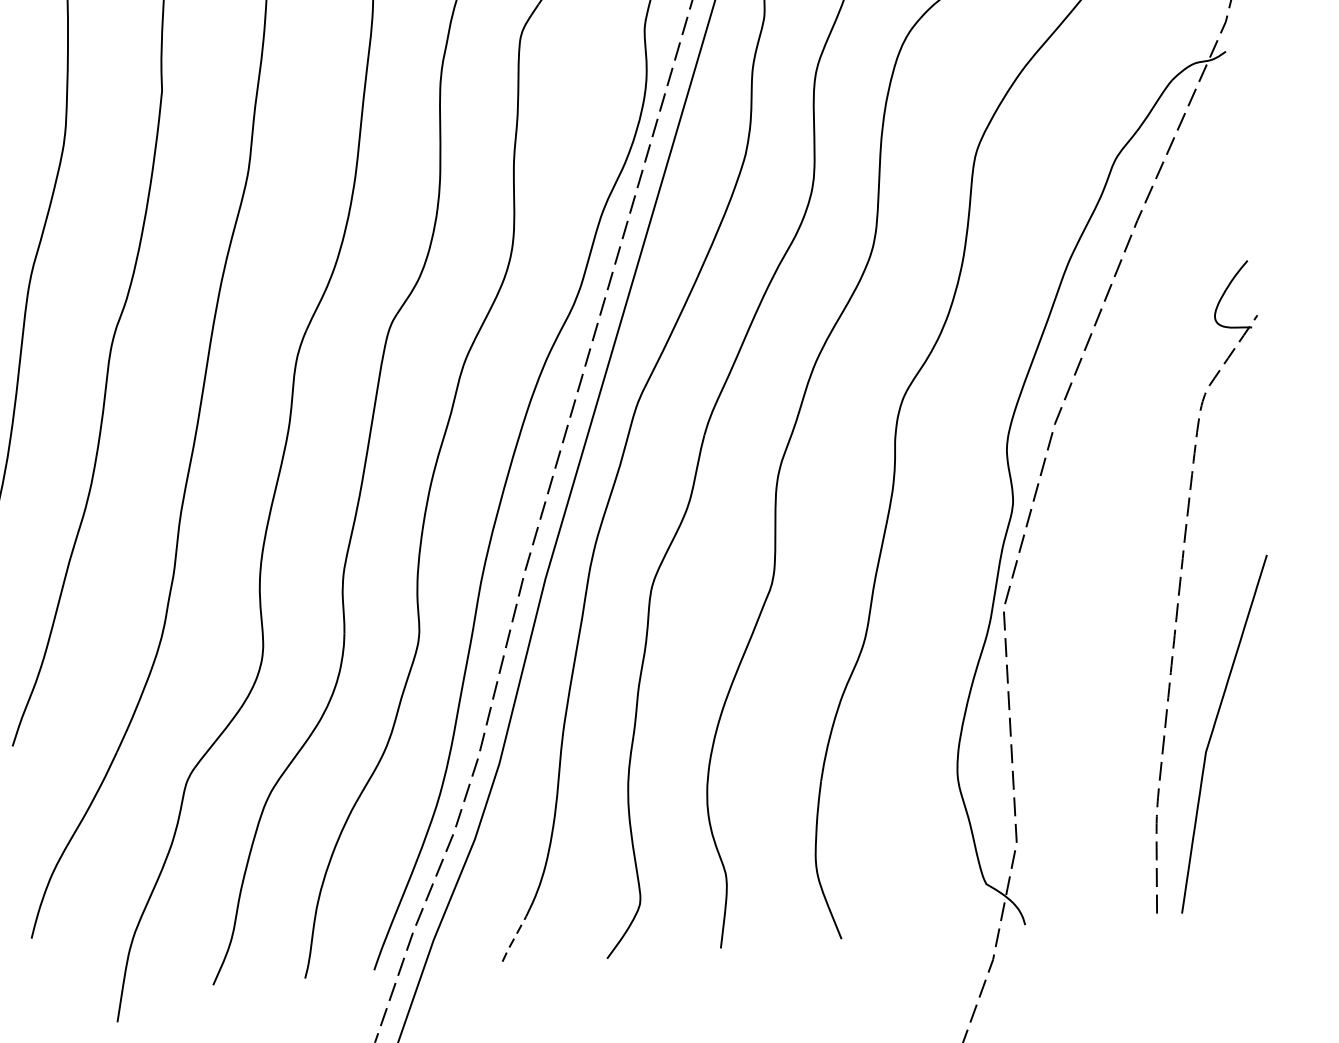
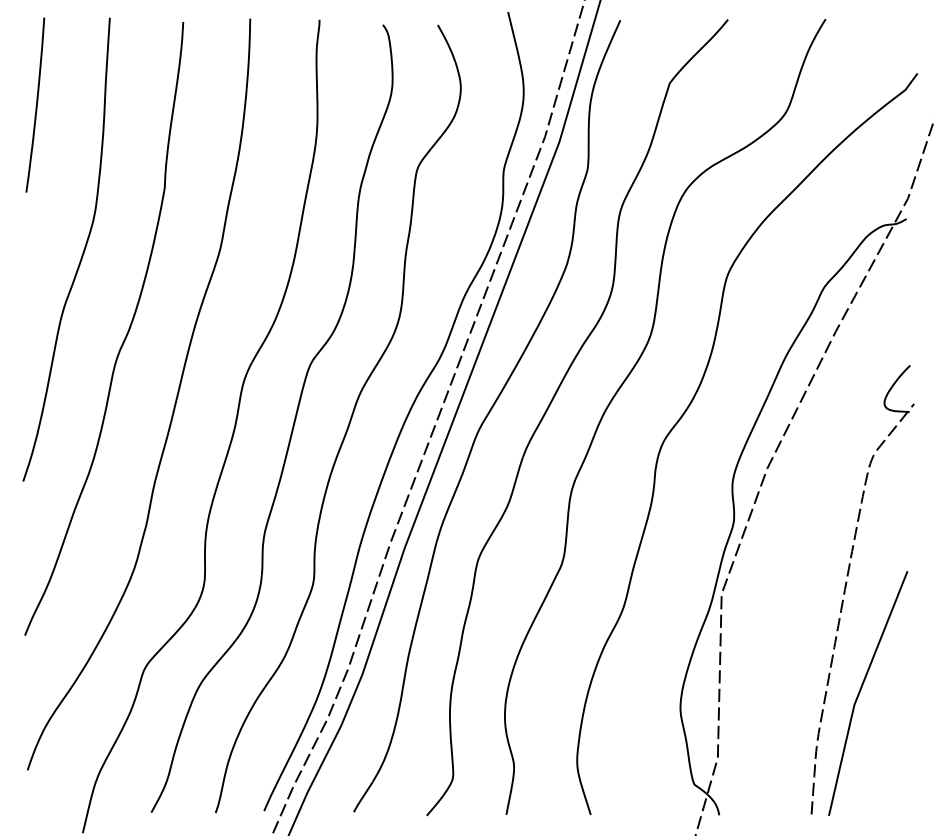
line: (513, 939) -> (362, 797), dashed -> solid

